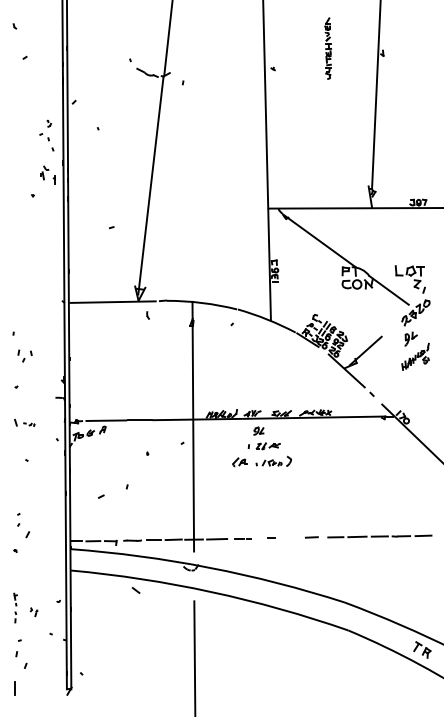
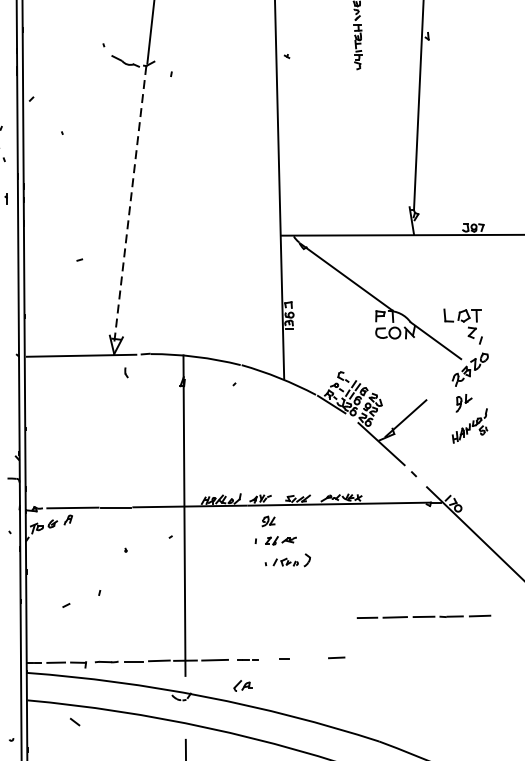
line: (150, 185) -> (129, 206), solid -> dashed
part: (239, 462) -> (242, 686), moved
line: (379, 536) -> (423, 616), moved
line: (135, 589) -> (74, 720), moved

